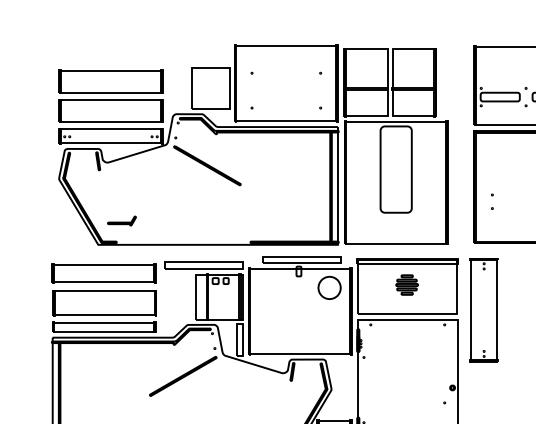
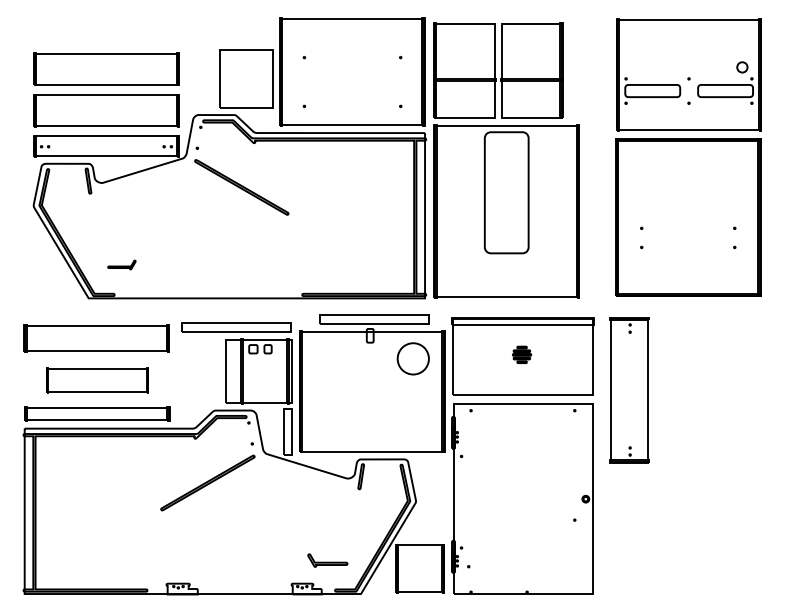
part: (121, 220) -> (121, 264), size x0.7
part: (406, 284) -> (521, 354), size x0.6
part: (104, 303) -> (97, 380), size x0.7

